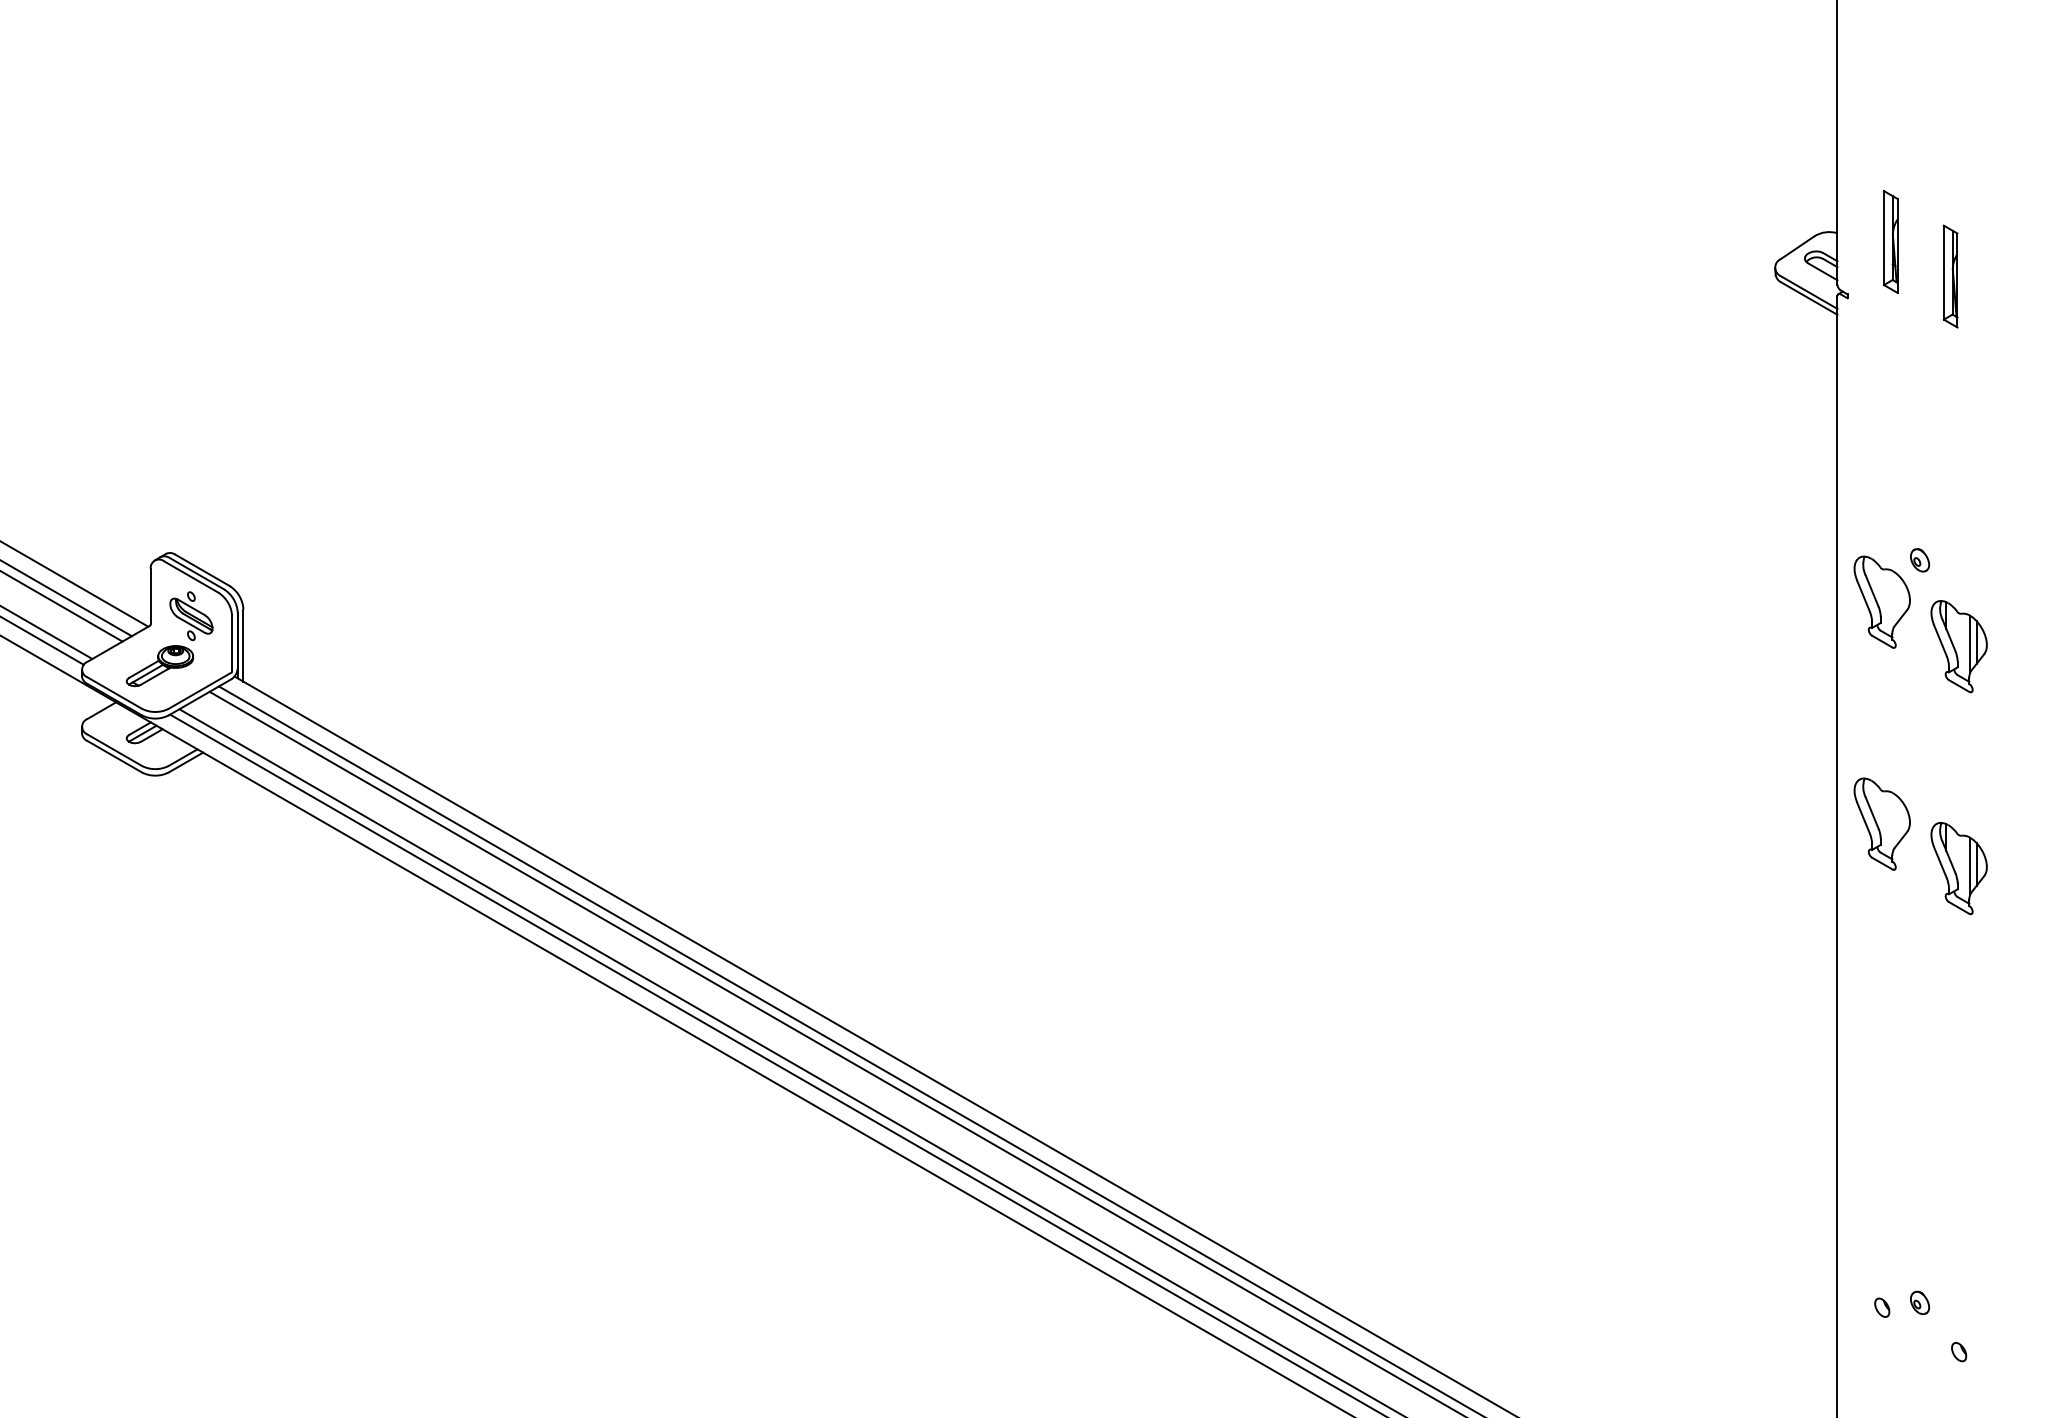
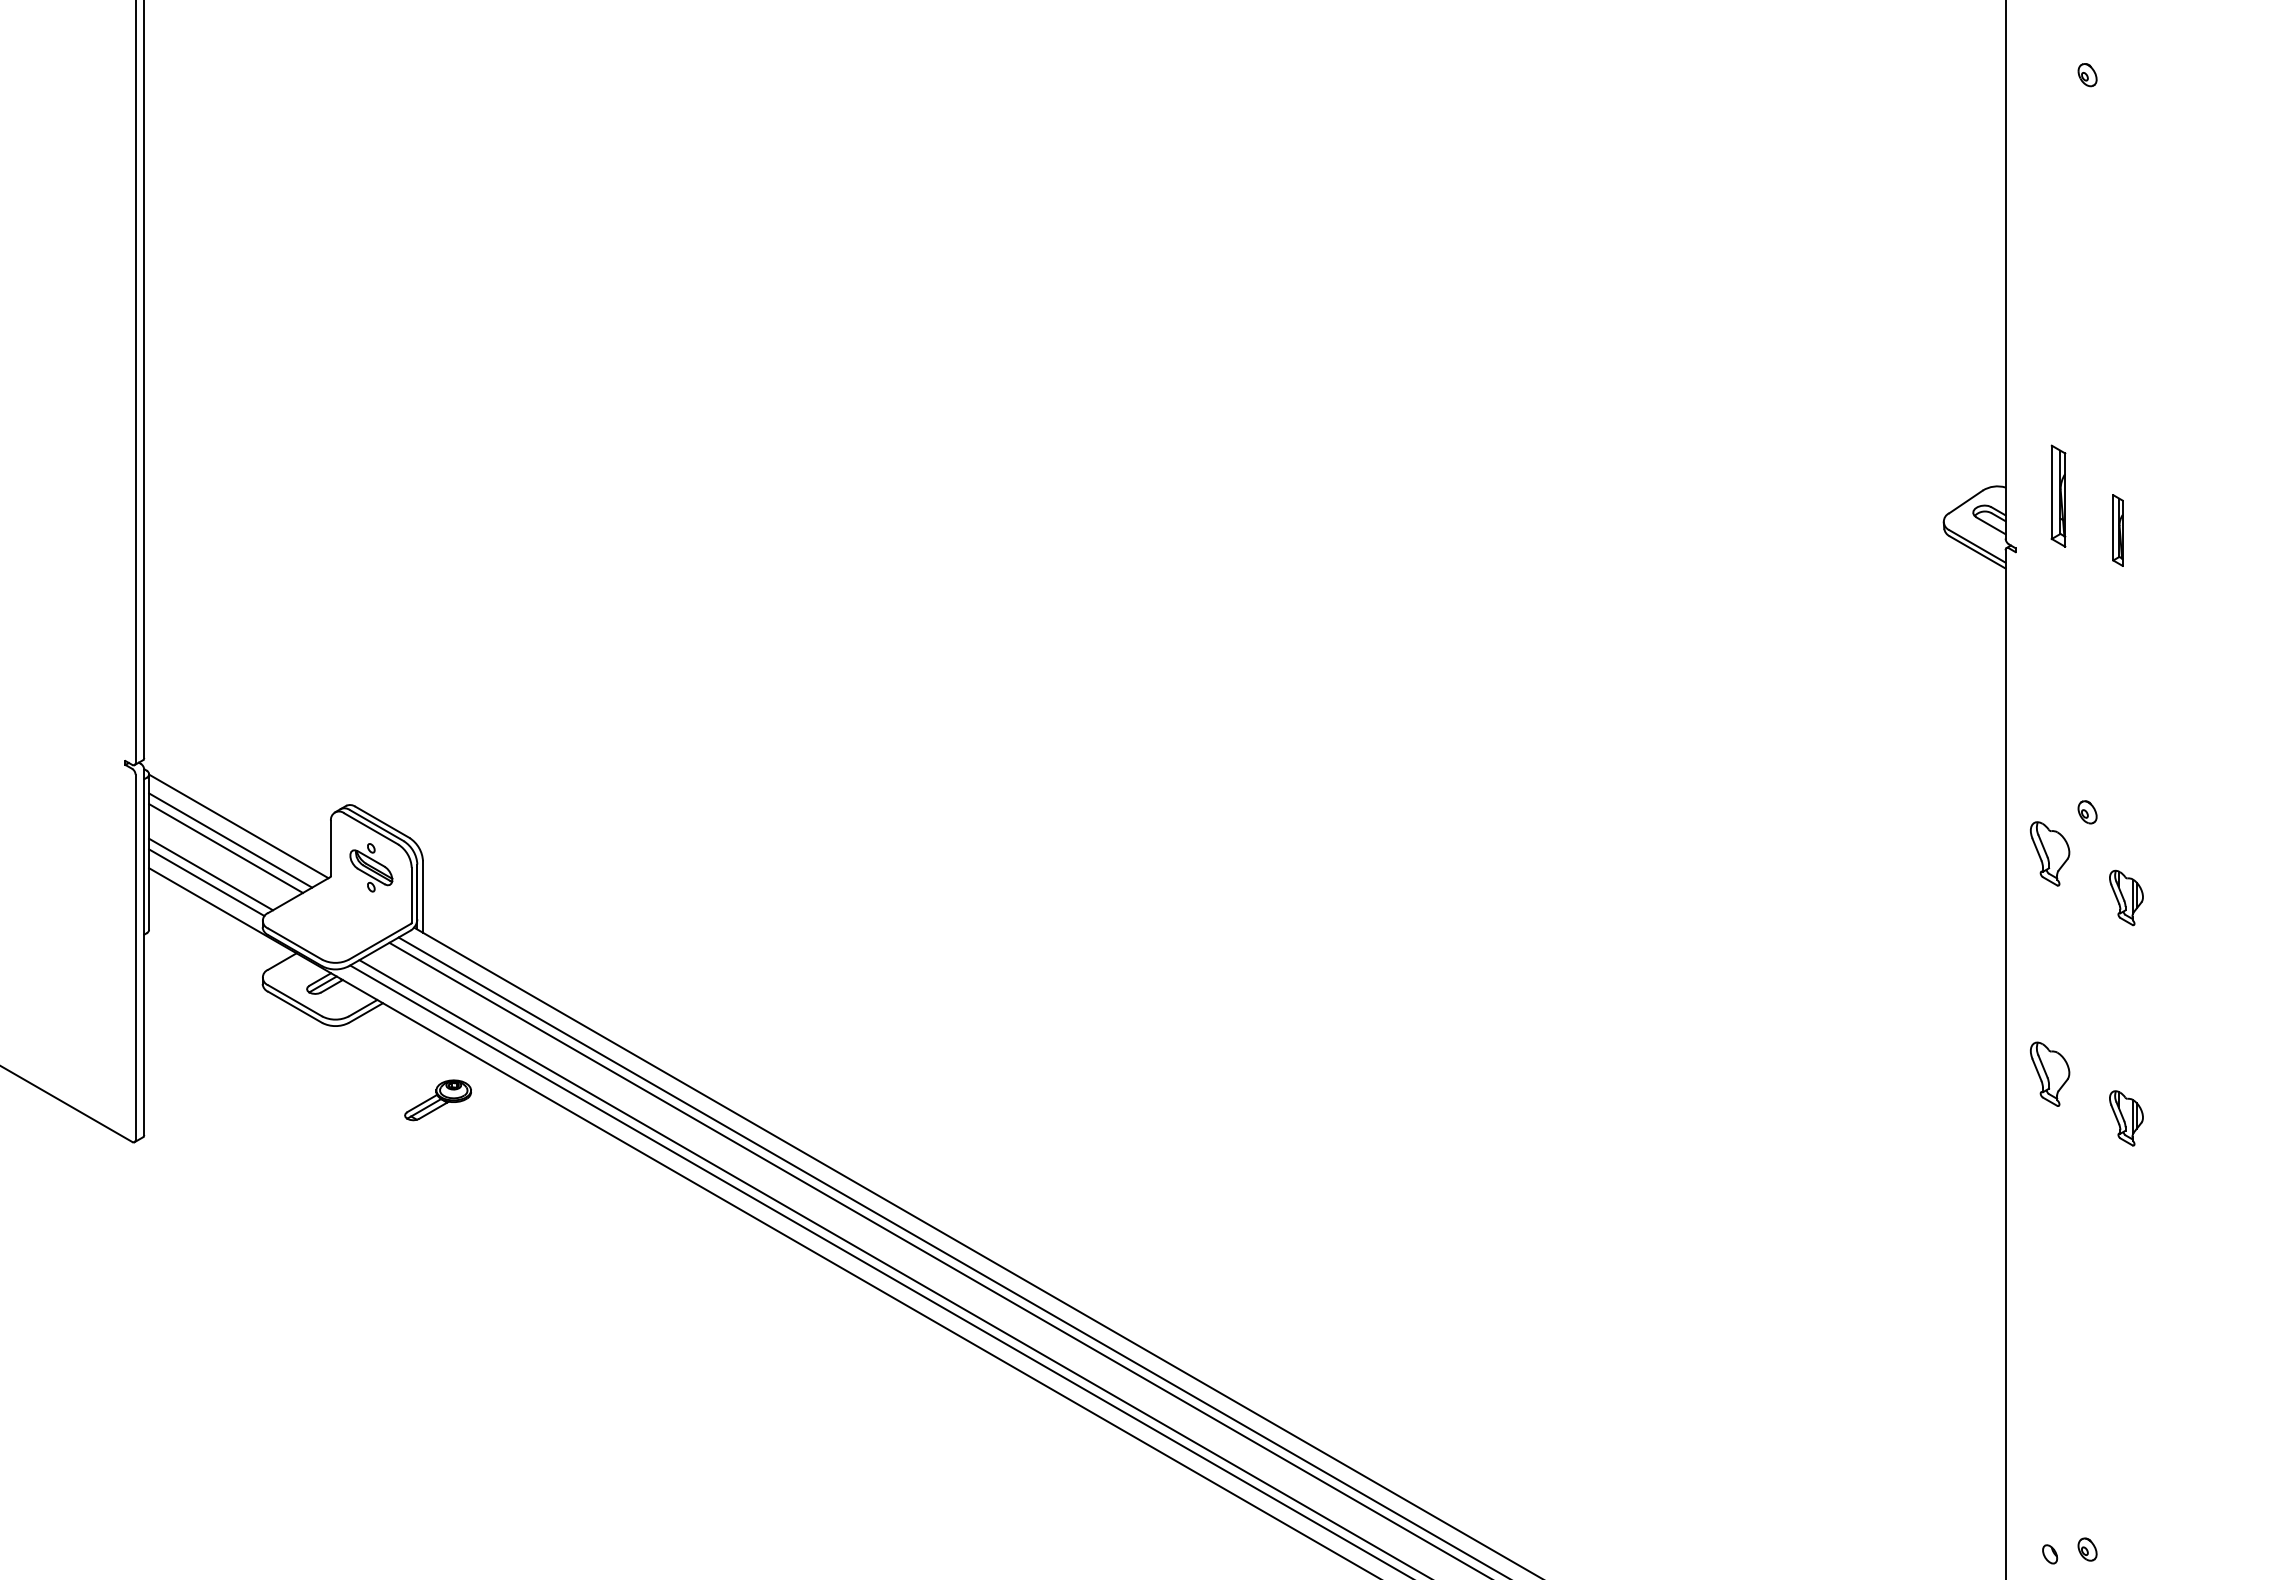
part: (1950, 276) -> (2117, 530), size x0.7
part: (1881, 601) -> (2049, 853), size x0.7
part: (1959, 646) -> (2126, 897), size x0.6
part: (159, 666) -> (437, 1100), moved
part: (1881, 824) -> (2049, 1074), size x0.7
part: (1959, 868) -> (2126, 1118), size x0.6

